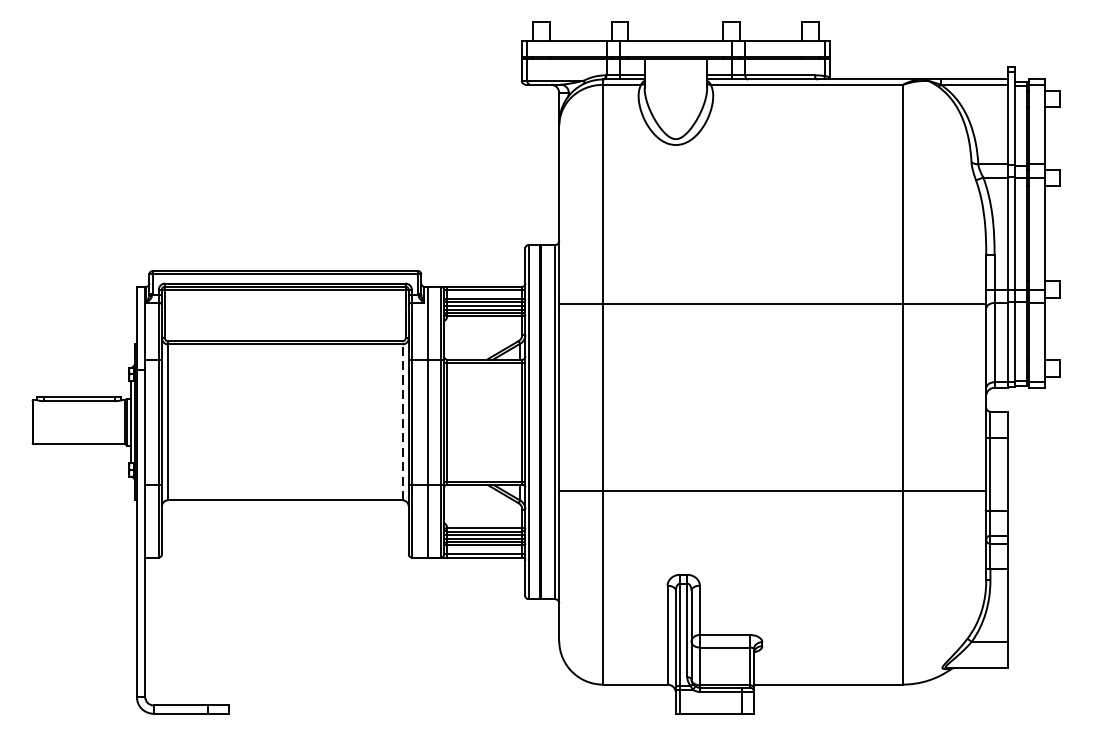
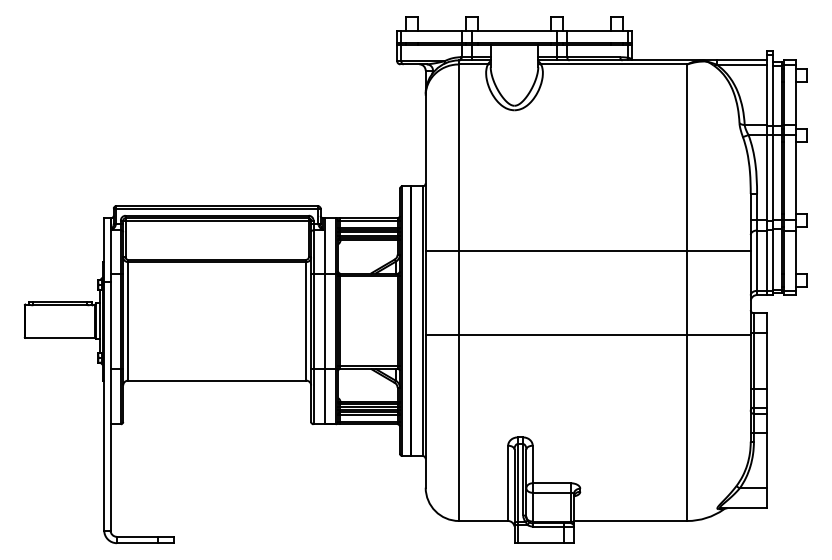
line: (771, 304) -> (587, 251), moved
line: (402, 419) -> (306, 319), dashed -> solid
line: (771, 490) -> (587, 335), moved

